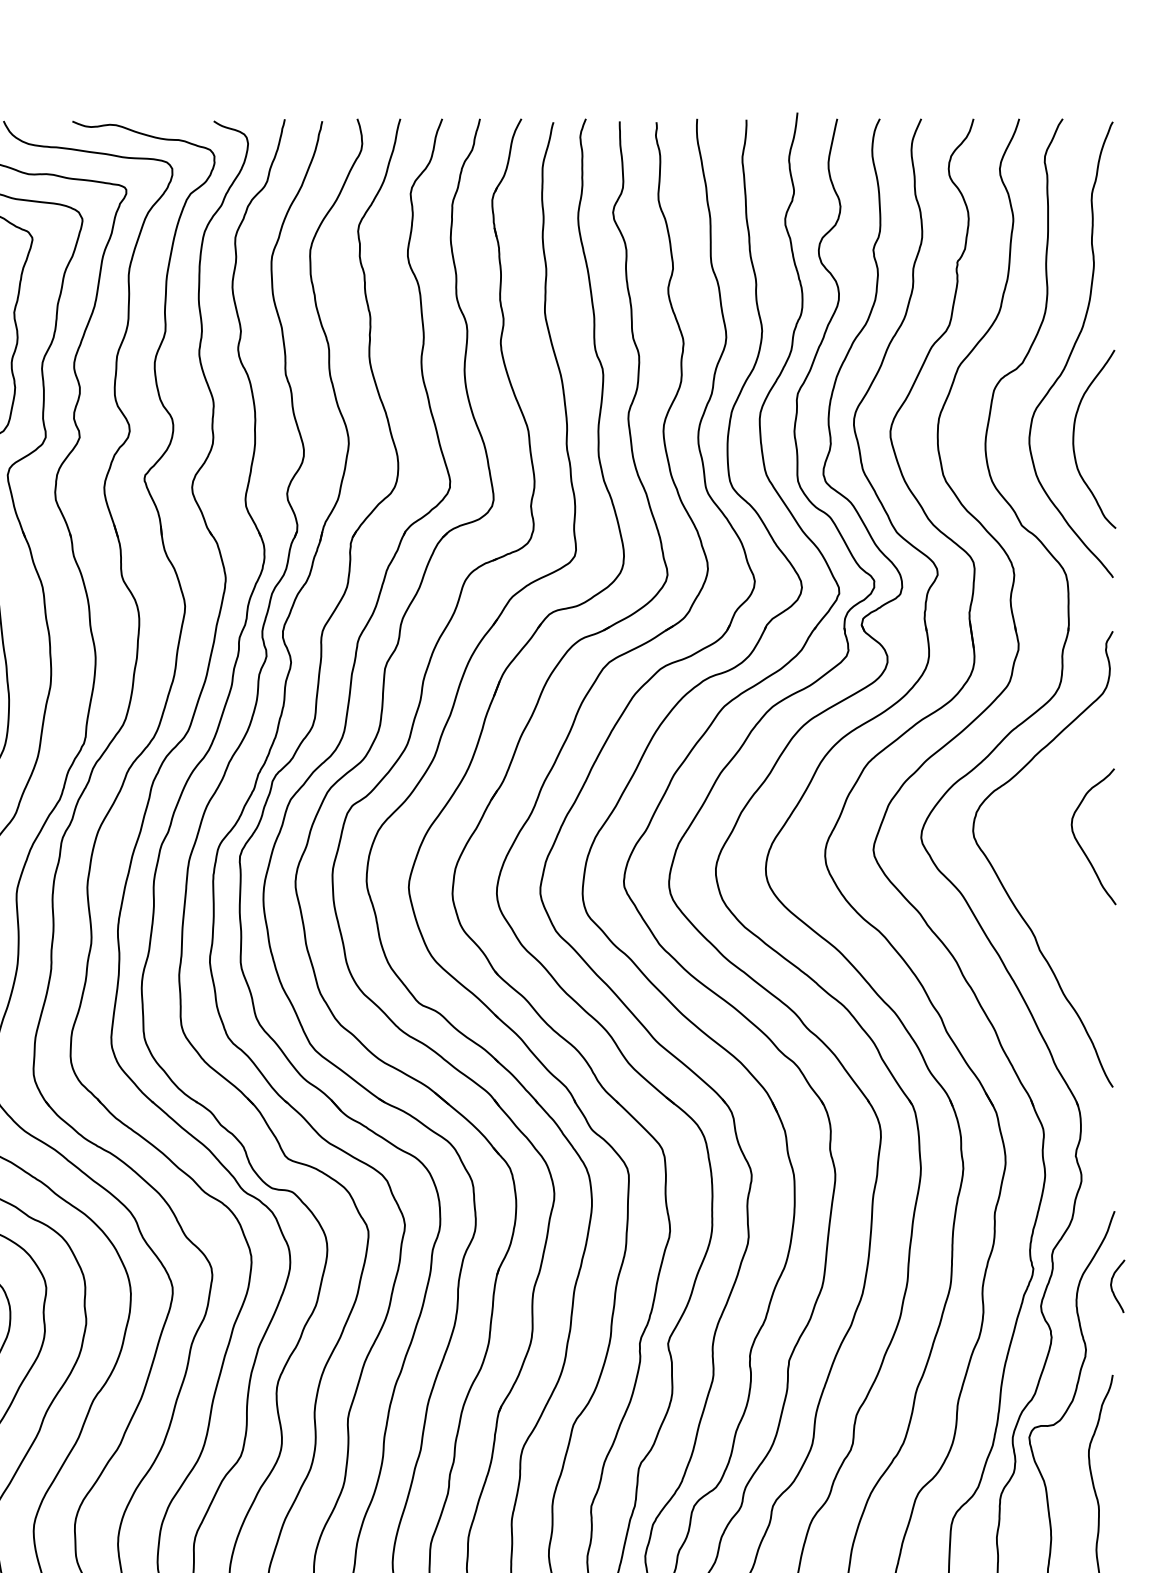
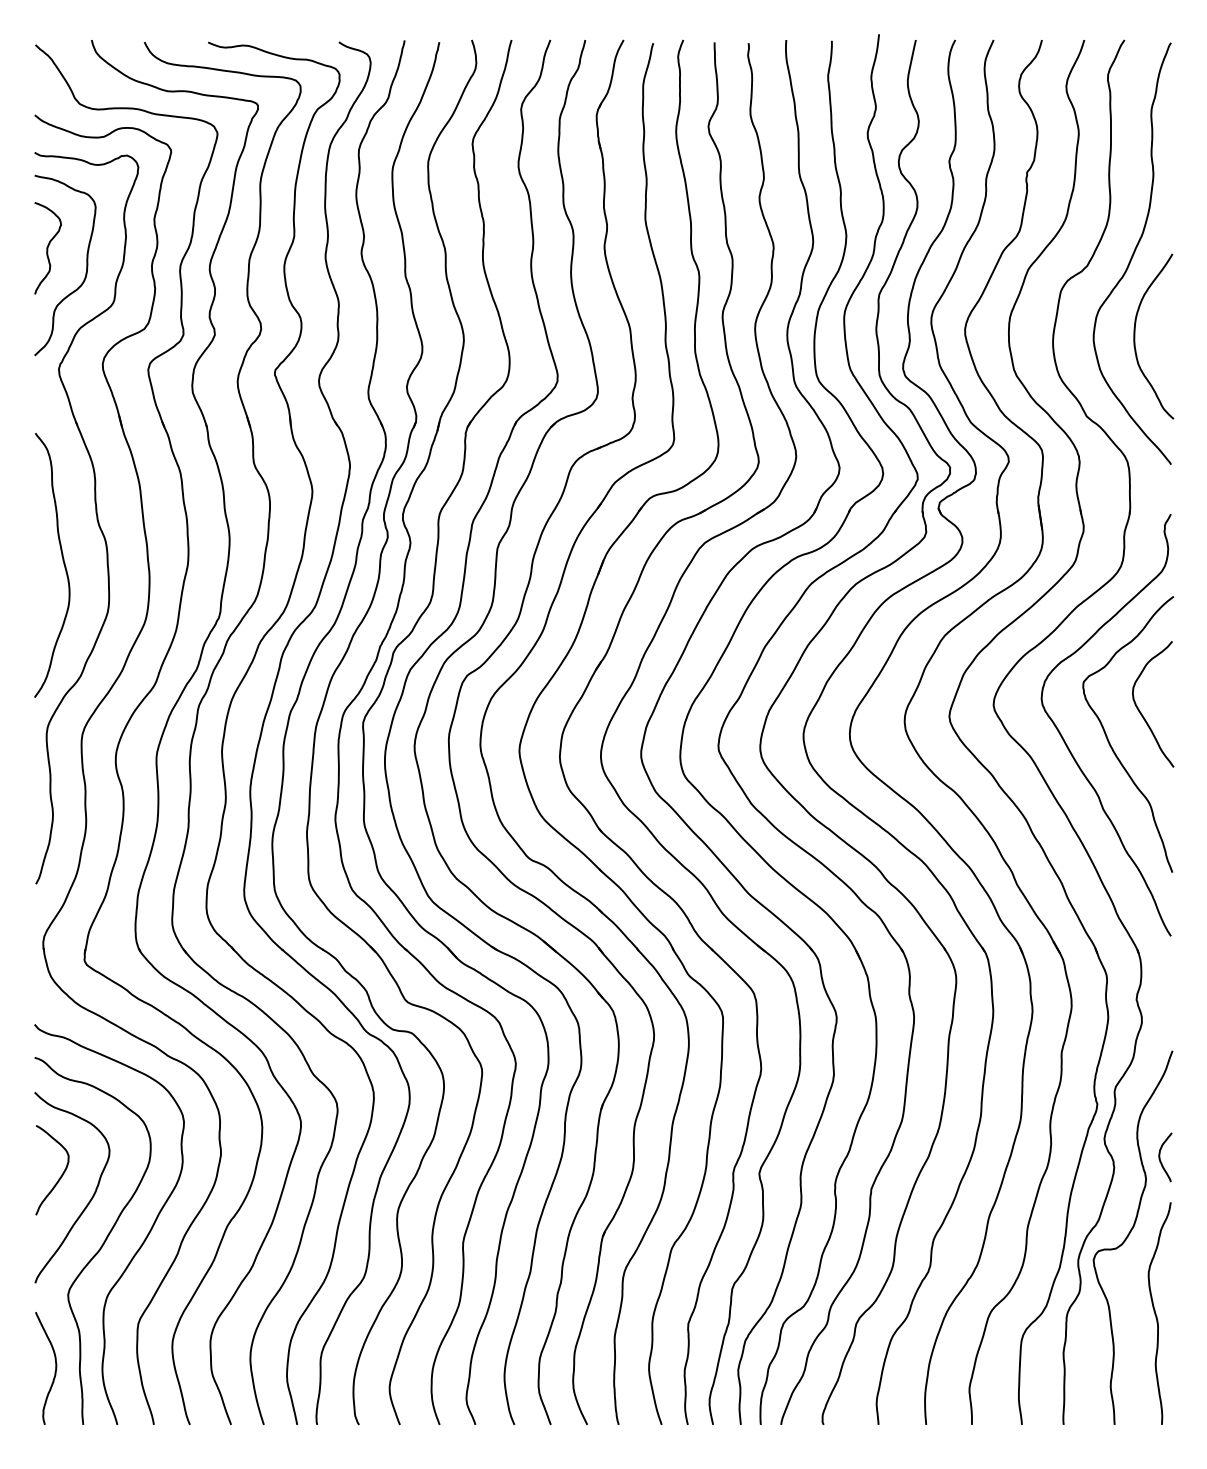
curve: (1046, 875) -> (1109, 740), added
curve: (1112, 1286) -> (1160, 1157), moved

